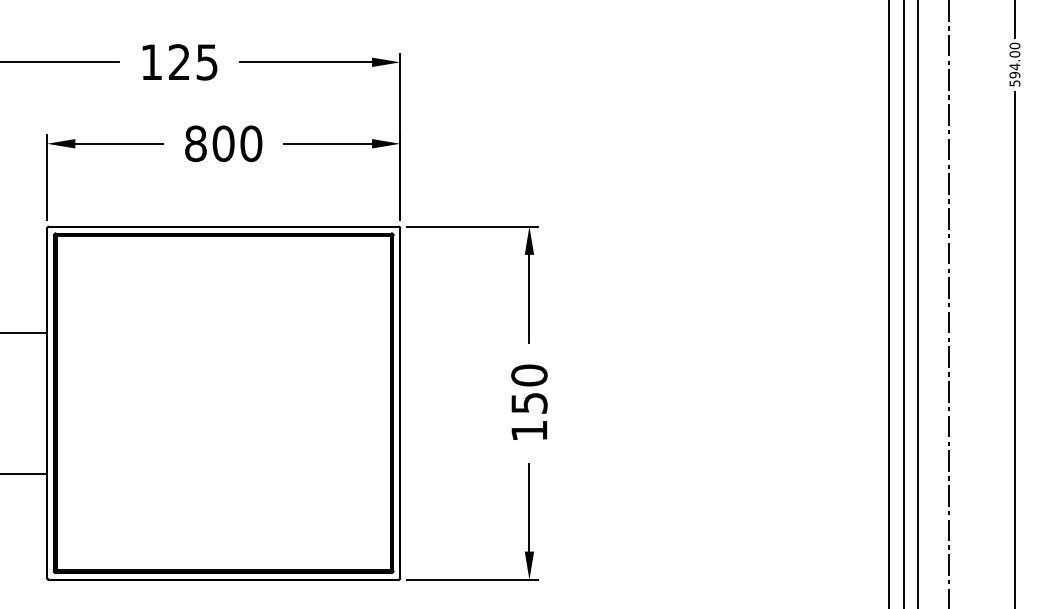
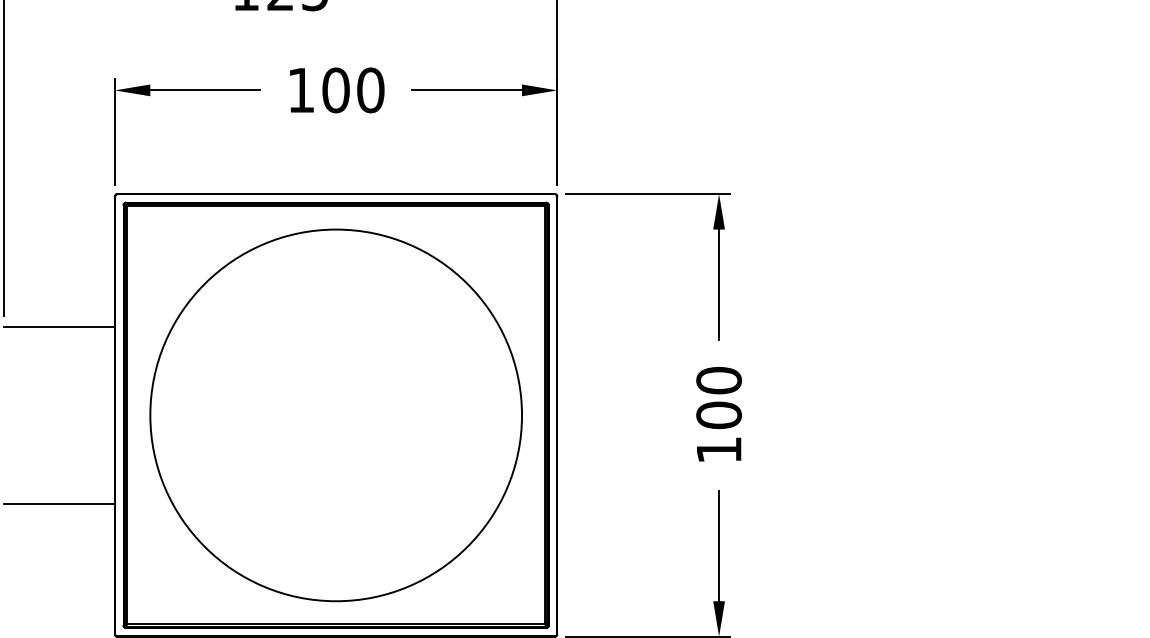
text: (195, 143) -> (300, 90), 800 -> 100
circle: (223, 403) -> (335, 415), added
text: (529, 403) -> (719, 415), 150 -> 100

